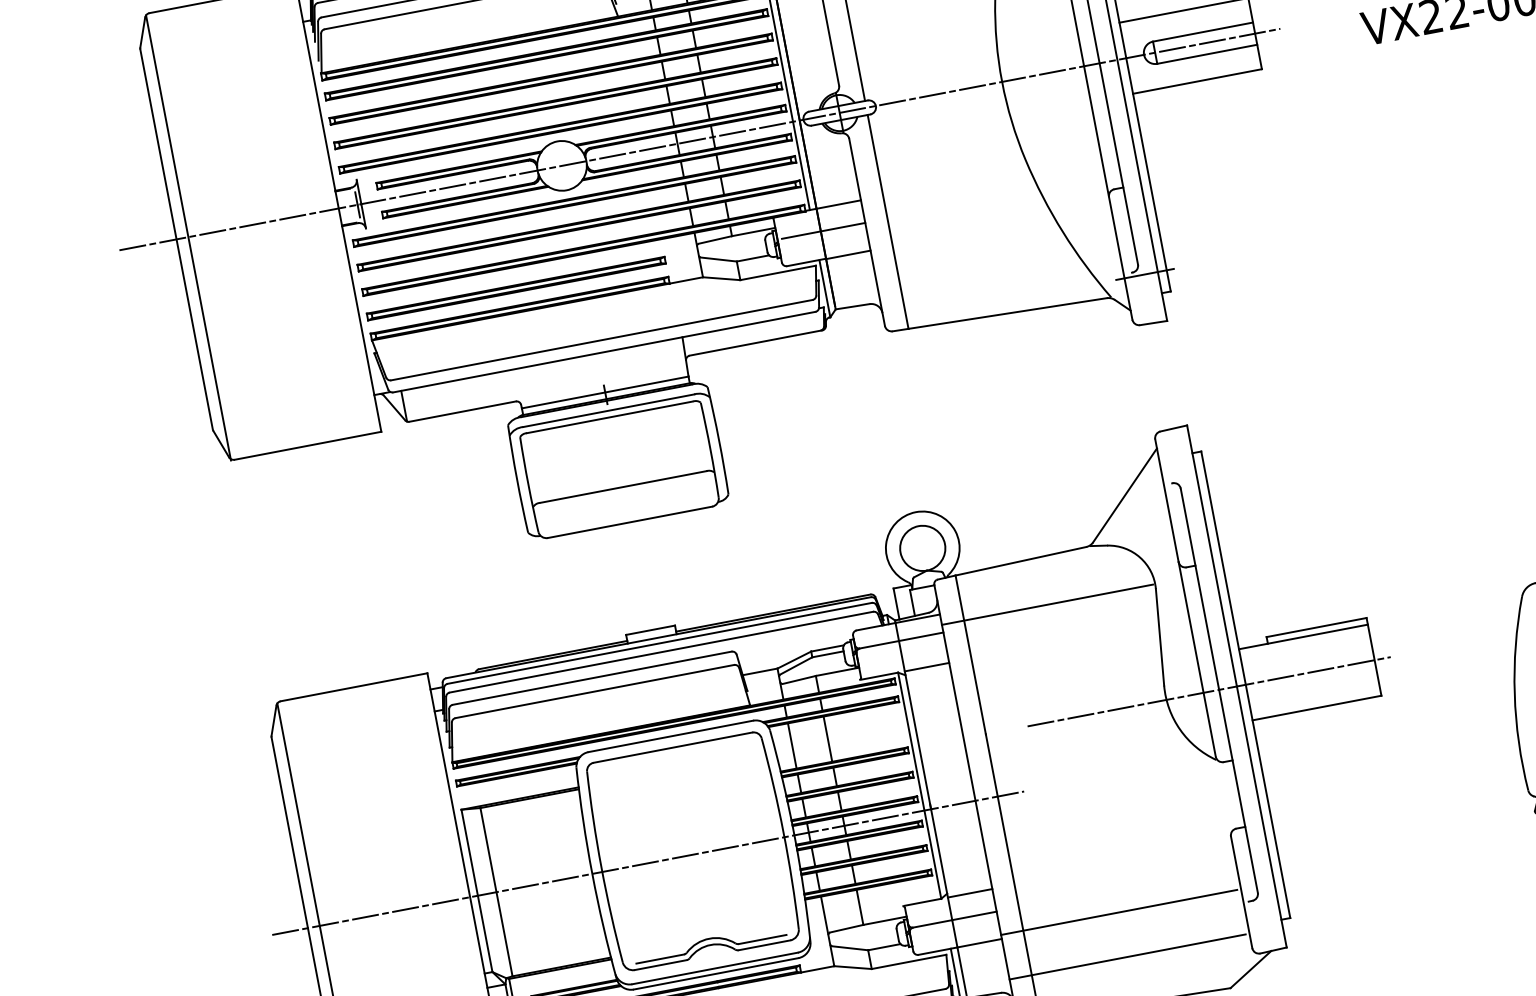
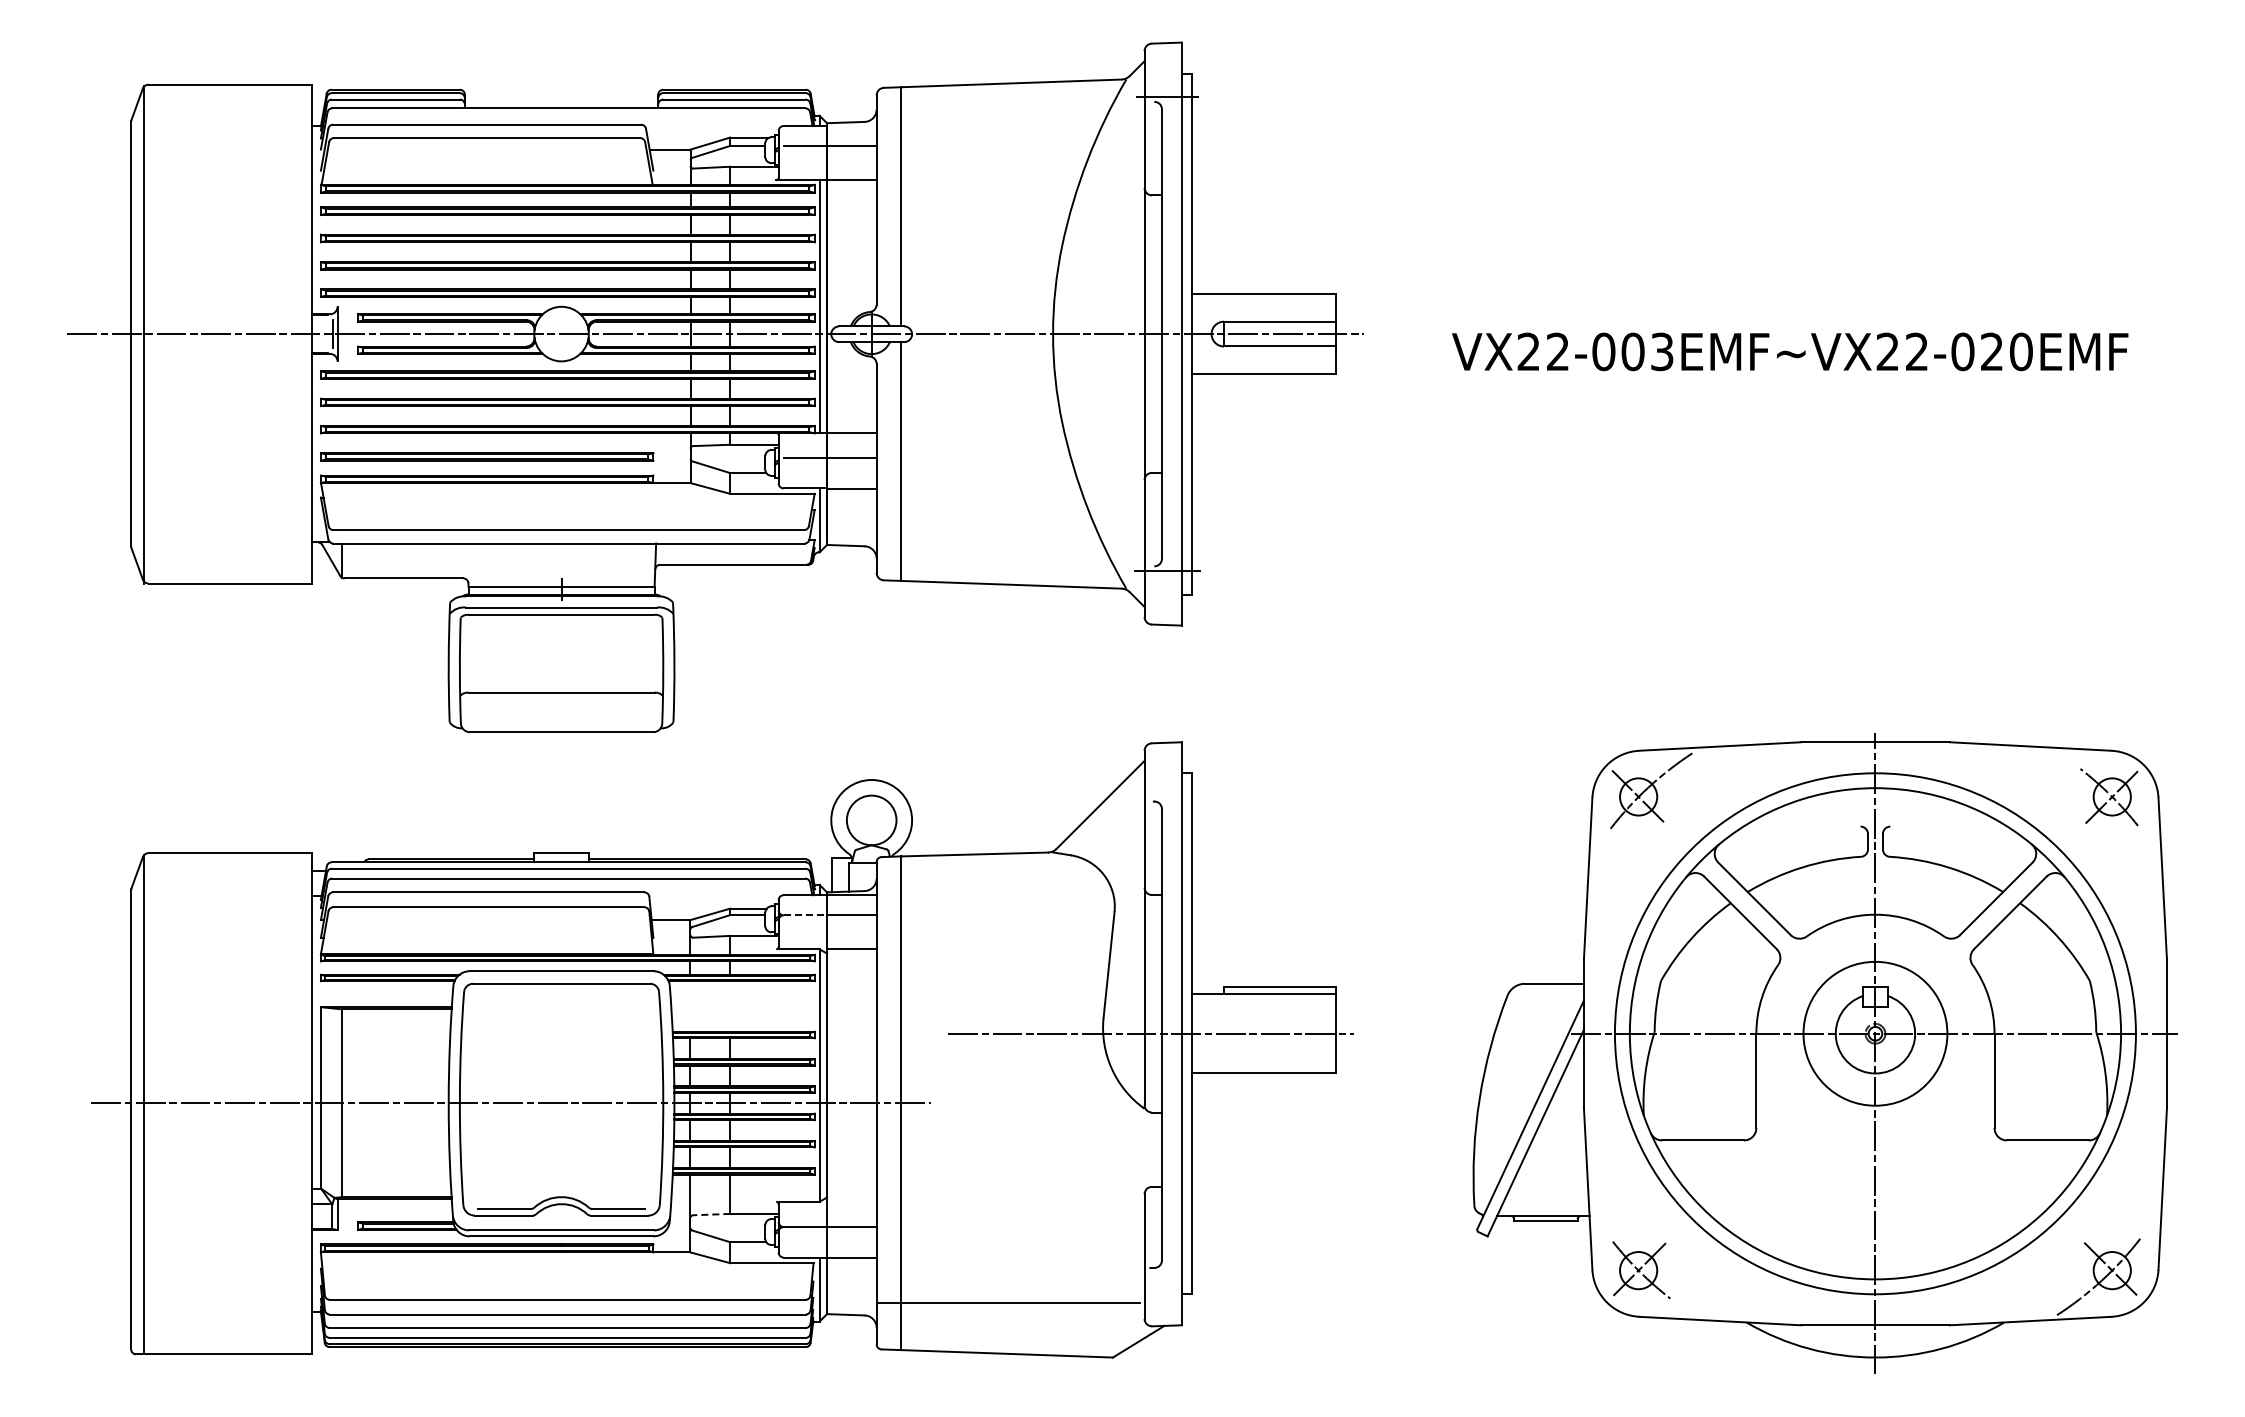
line: (1047, 604) -> (994, 906), removed
line: (879, 644) -> (805, 915), solid -> dashed
line: (828, 739) -> (730, 1006), removed
line: (792, 745) -> (690, 1006), removed
line: (969, 893) -> (851, 1201), removed
line: (1119, 912) -> (1008, 1253), removed
line: (846, 928) -> (711, 1214), solid -> dashed

